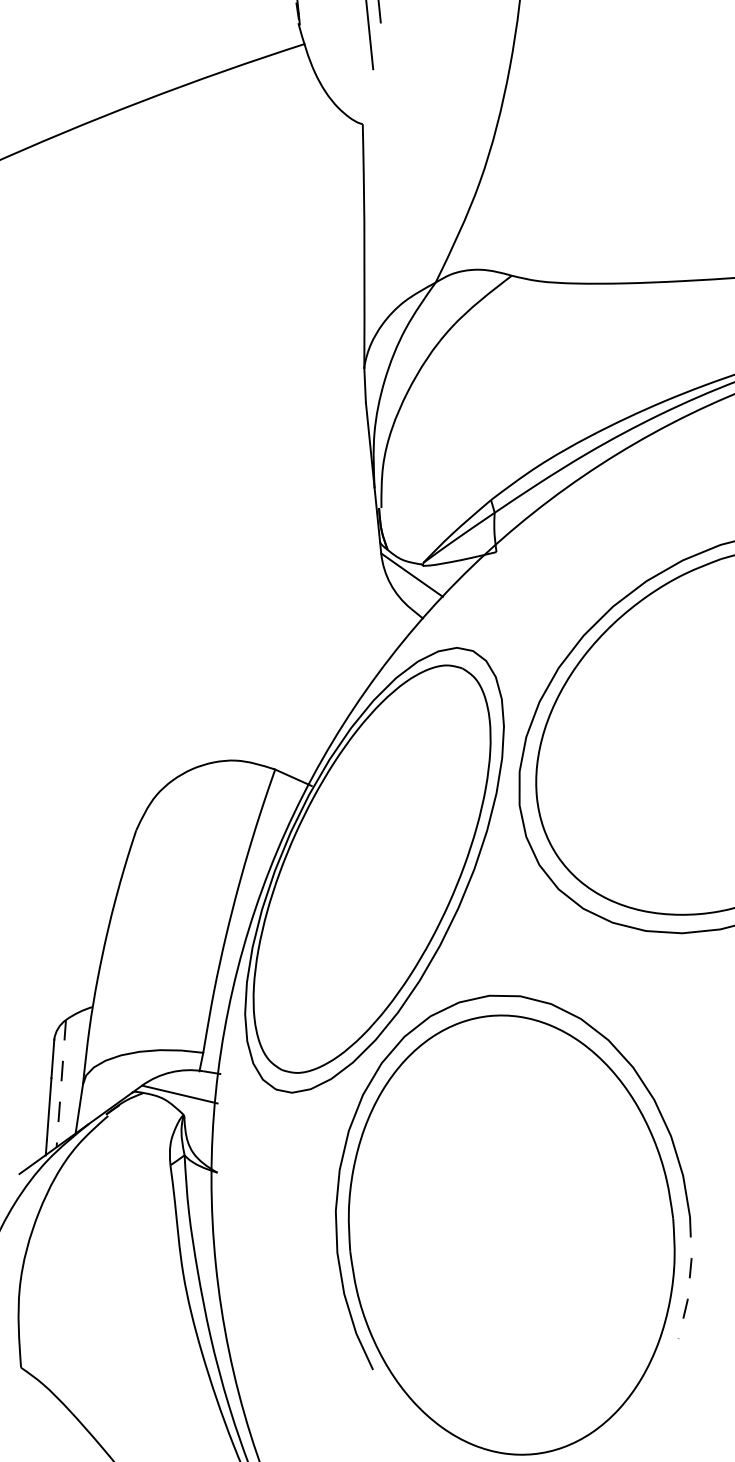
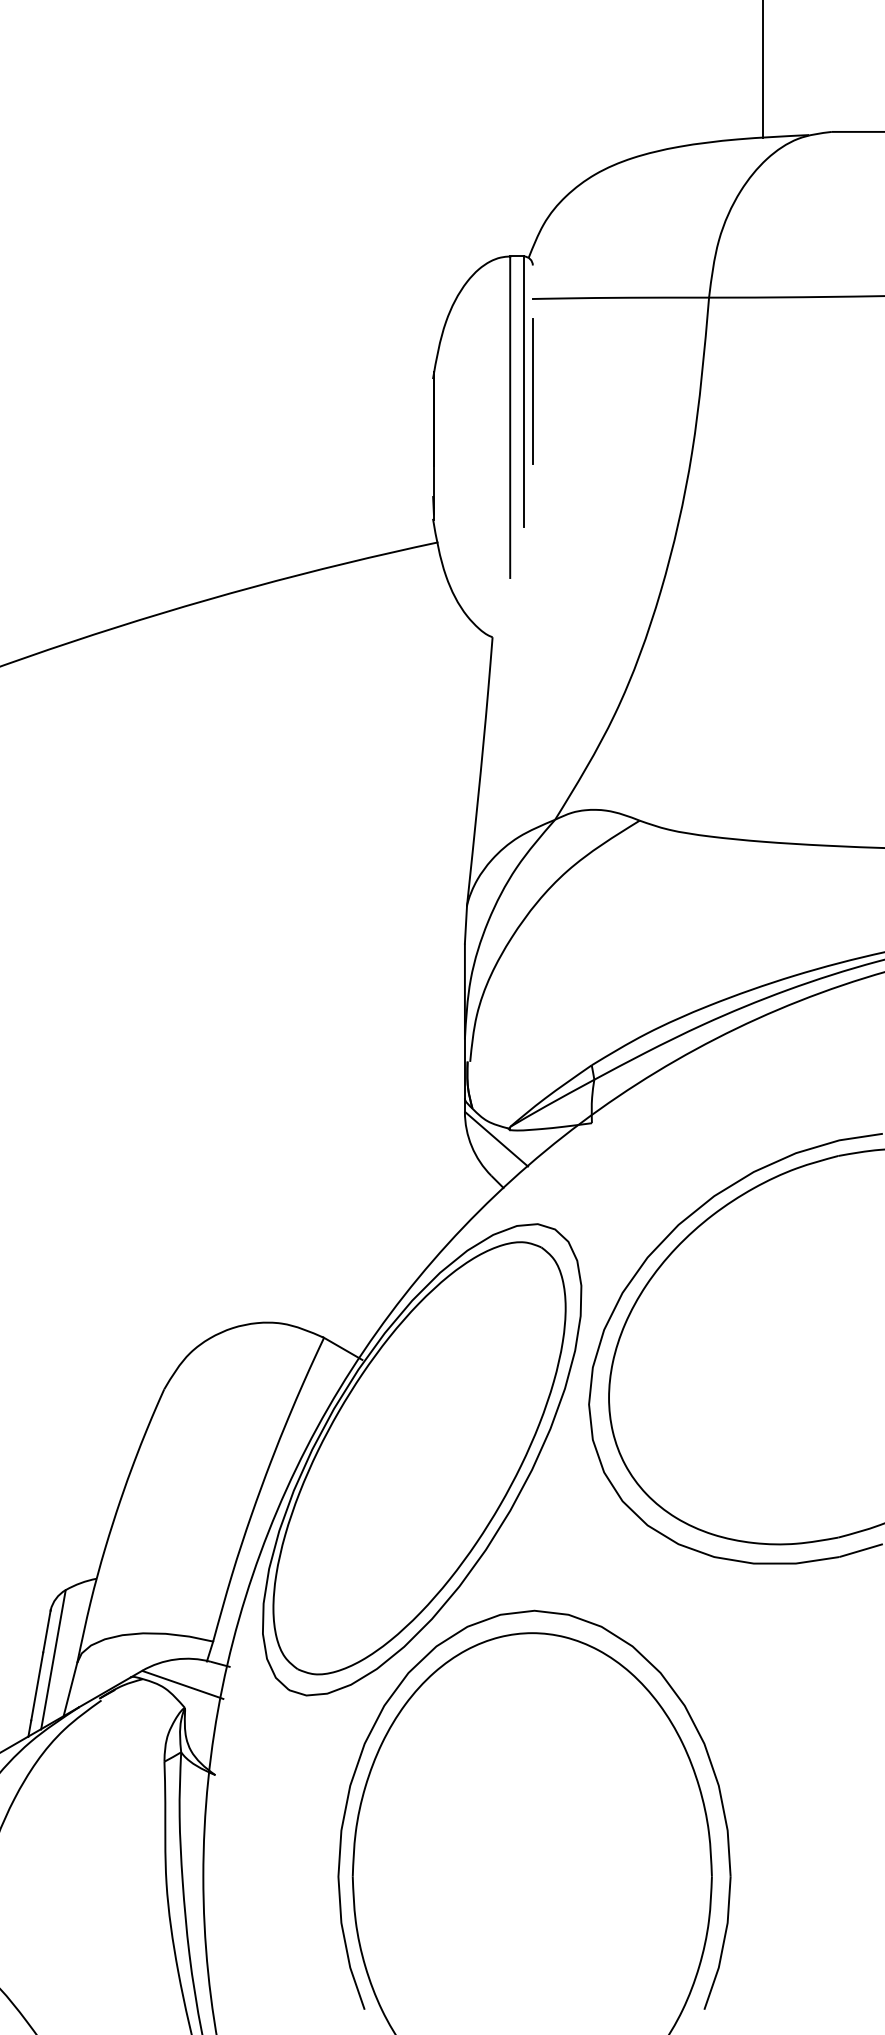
line: (61, 1083) -> (53, 1659), dashed -> solid
line: (689, 1278) -> (723, 1944), dashed -> solid

